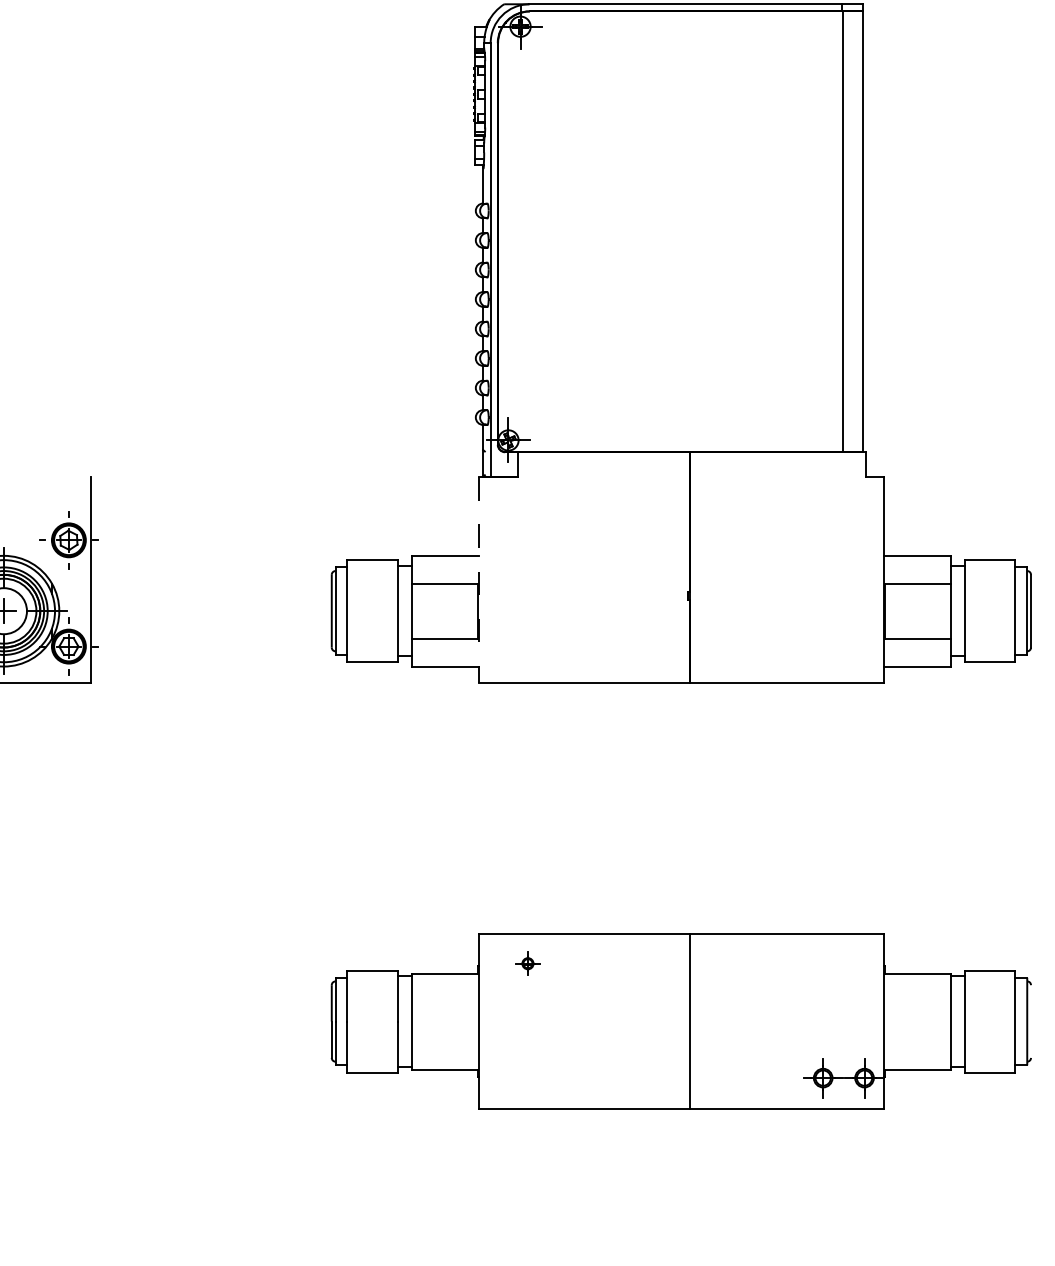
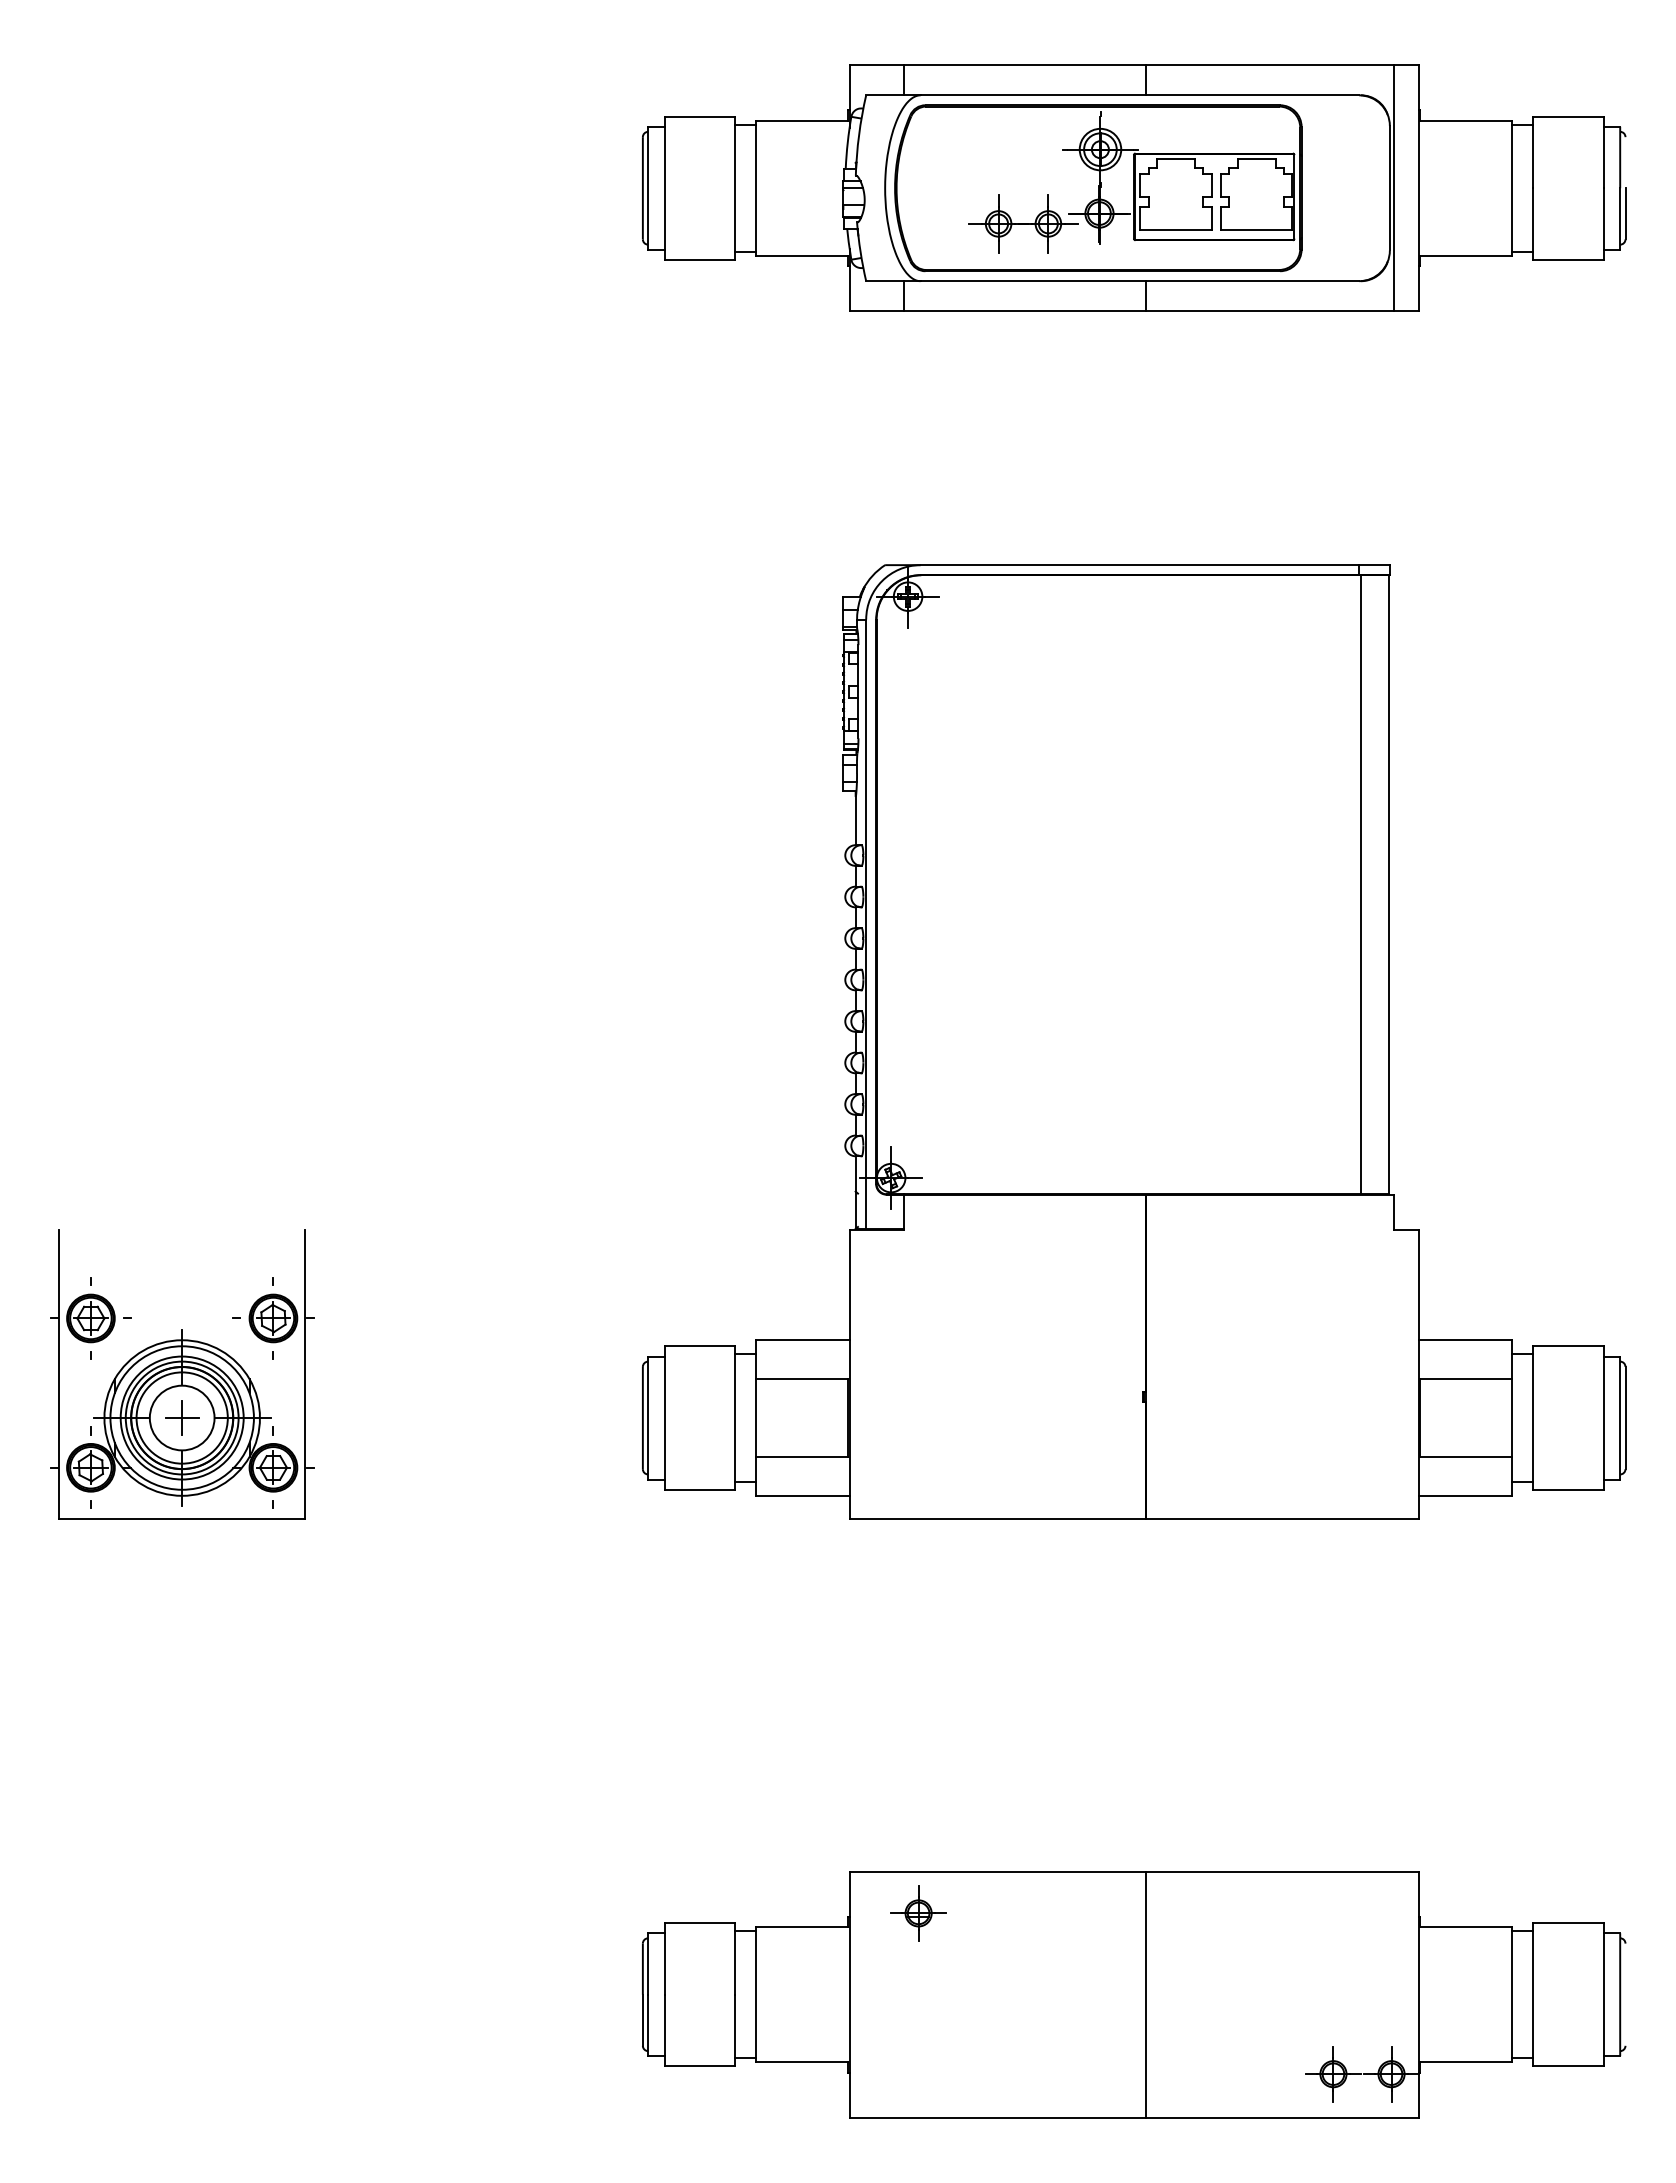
line: (478, 580) -> (849, 1374), dashed -> solid
part: (527, 963) -> (918, 1913), size x1.67

